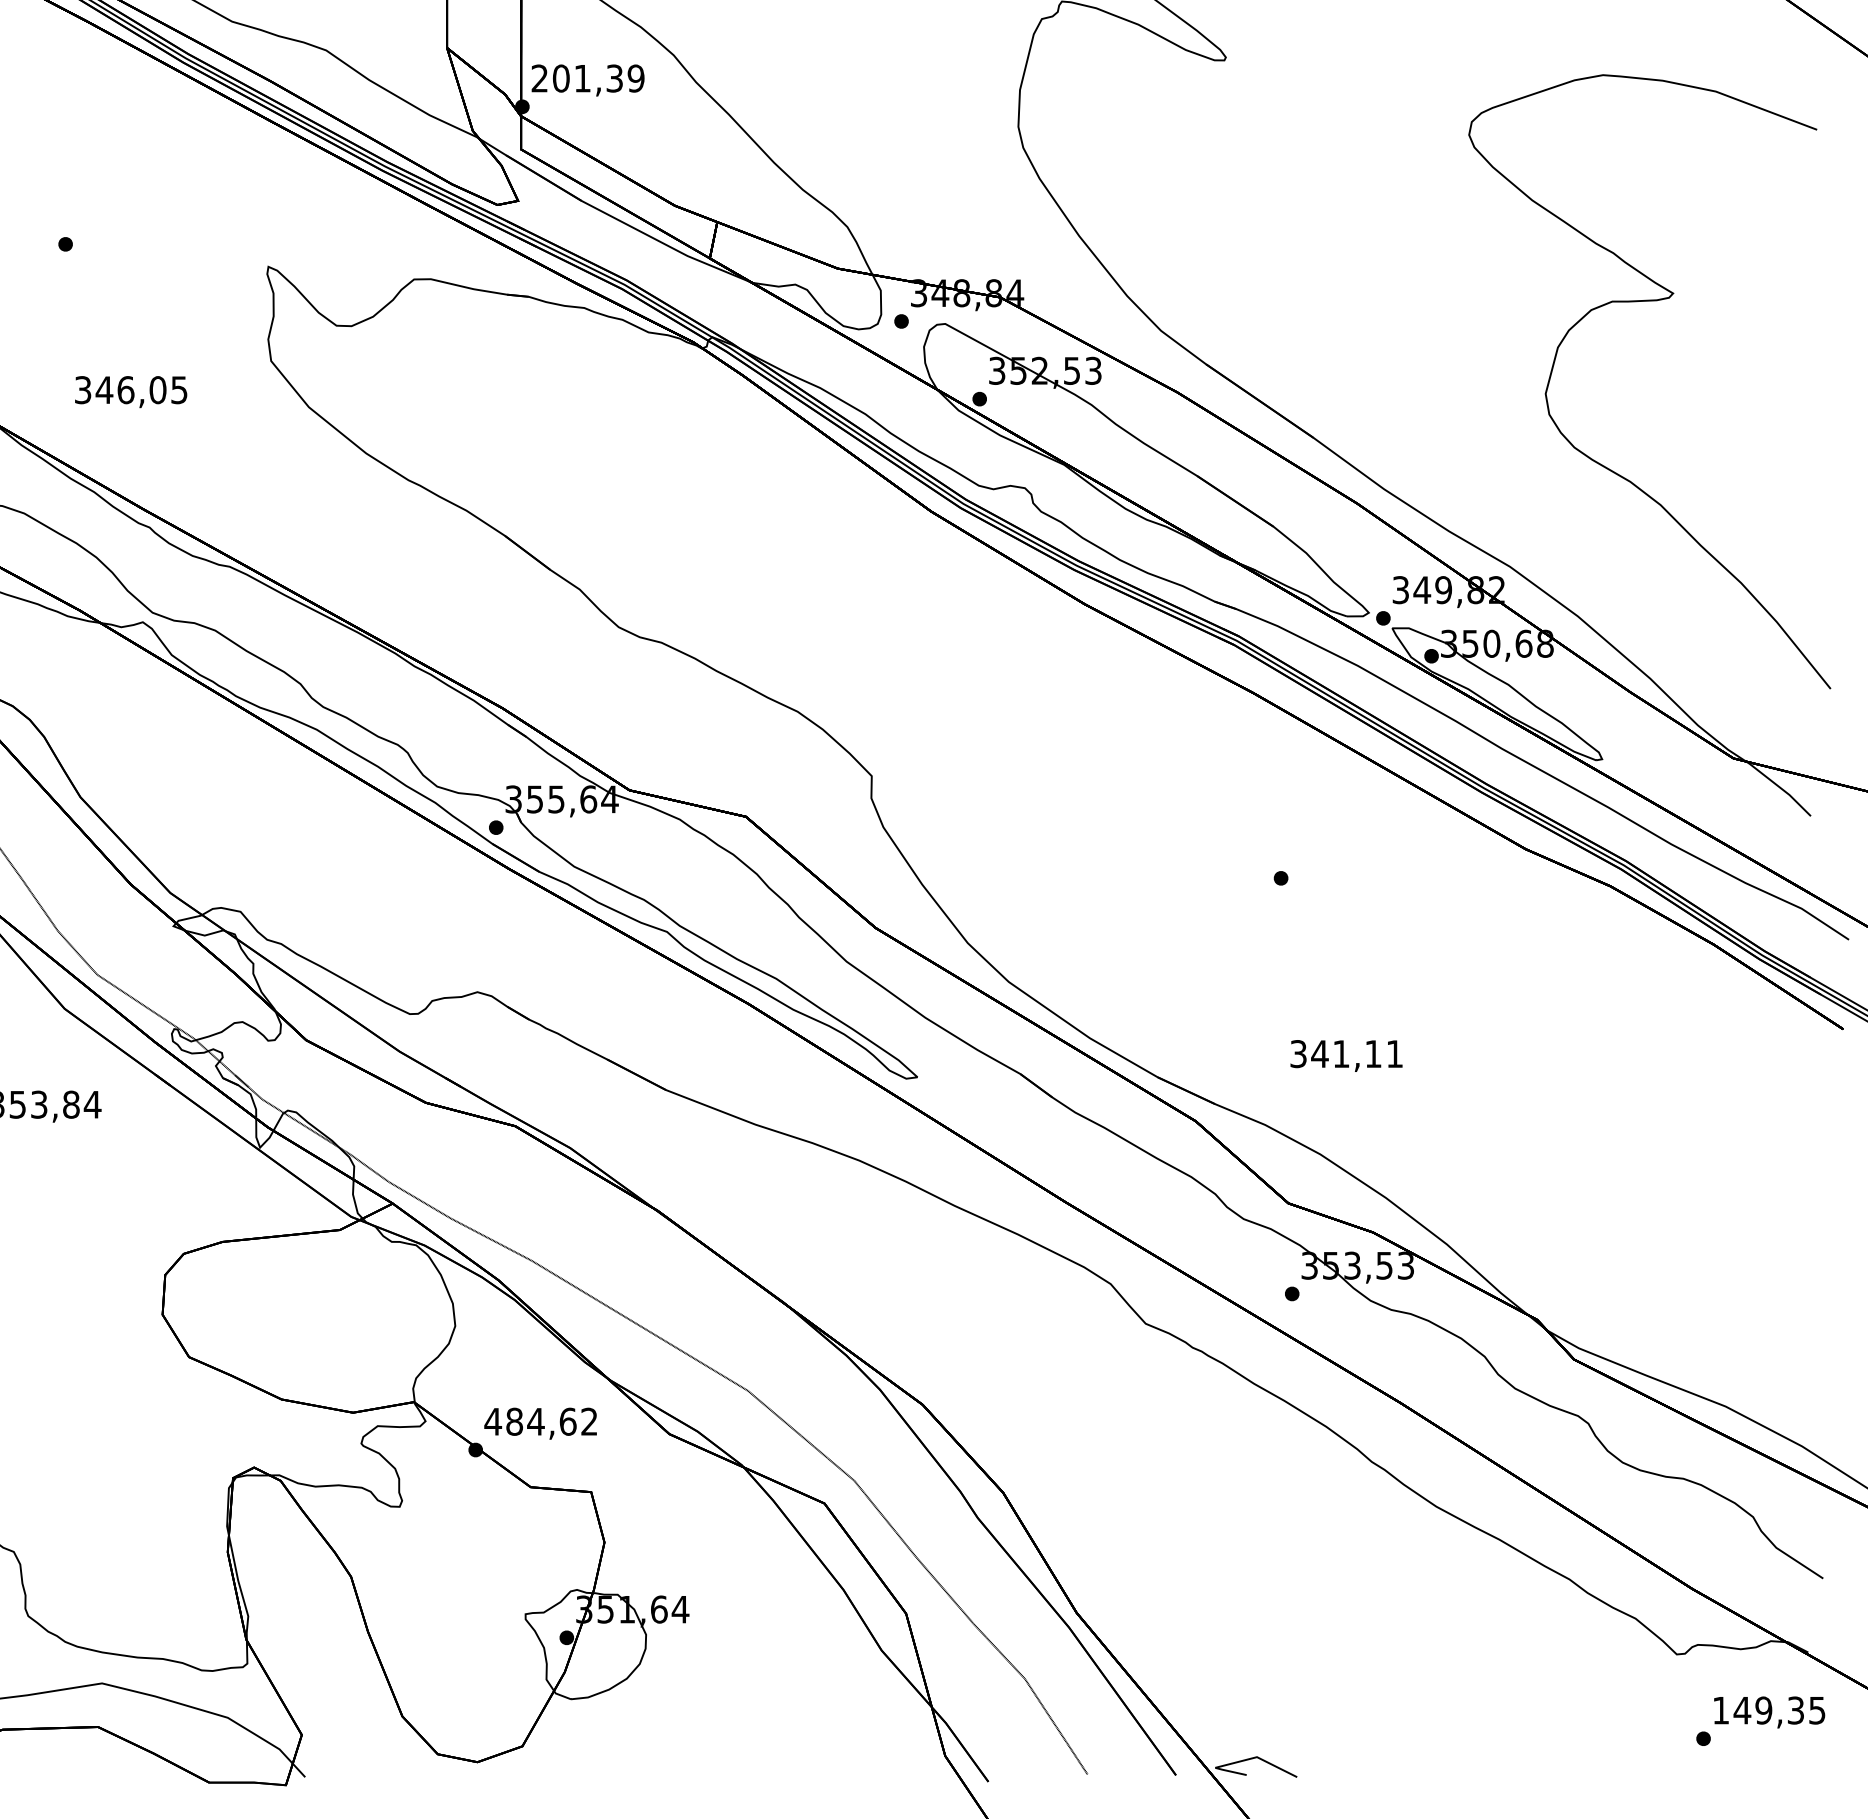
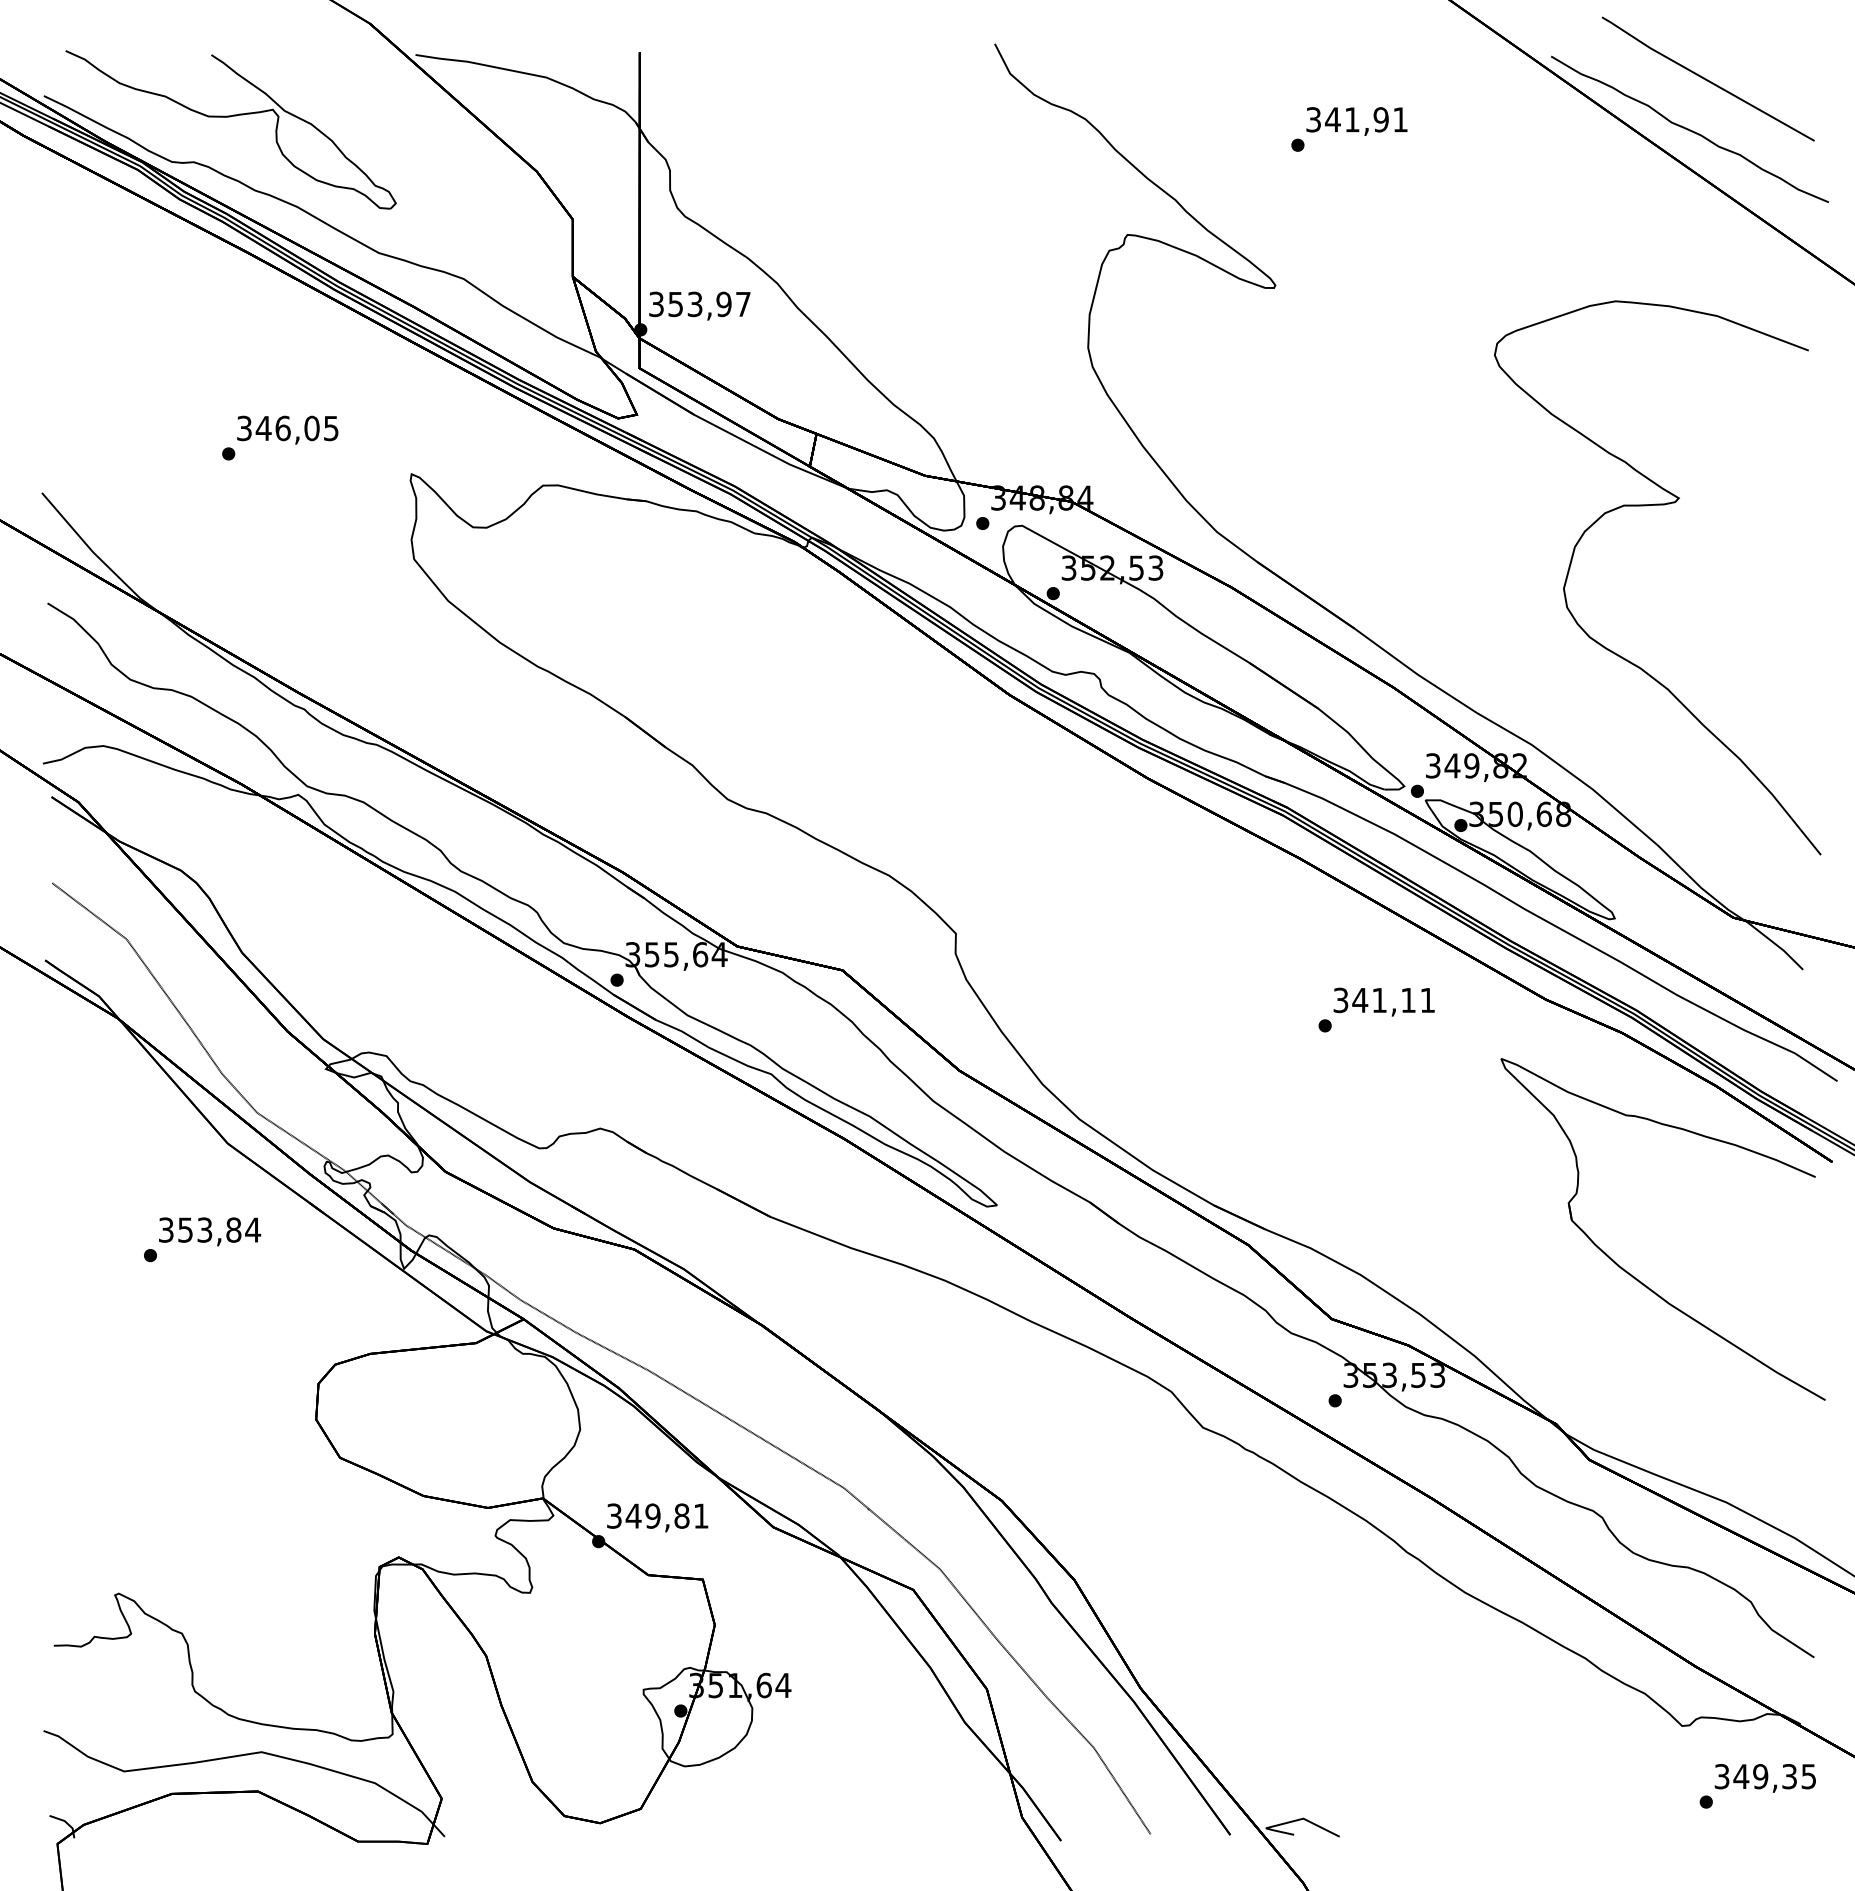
text: (587, 78) -> (699, 304), 201,39 -> 353,97
text: (130, 391) -> (287, 429), moved
text: (1345, 1055) -> (1383, 1001), moved
part: (1618, 1151) -> (1629, 1272), added
text: (540, 1421) -> (657, 1515), 484,62 -> 349,81
text: (1720, 1710) -> (1721, 1776), 149,35 -> 349,35

